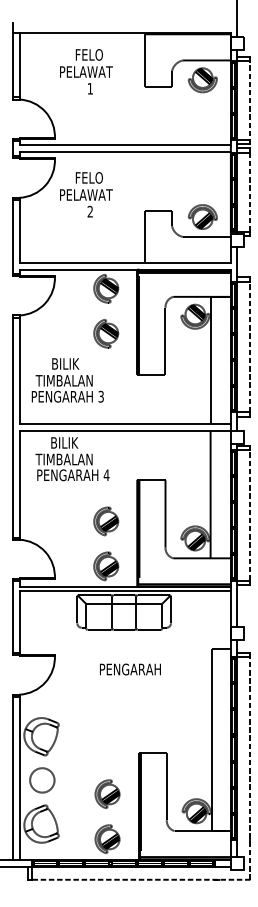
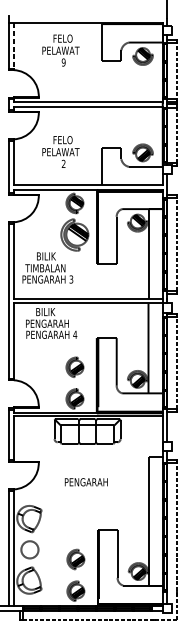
line: (19, 65) -> (13, 46), solid -> dashed
text: (90, 88) -> (63, 62), 1 -> 9
text: (86, 194) -> (61, 151), moved
part: (106, 333) -> (75, 234), size x1.6
text: (66, 459) -> (46, 323), TIMBALAN -> PENGARAH
text: (130, 669) -> (86, 482), moved

